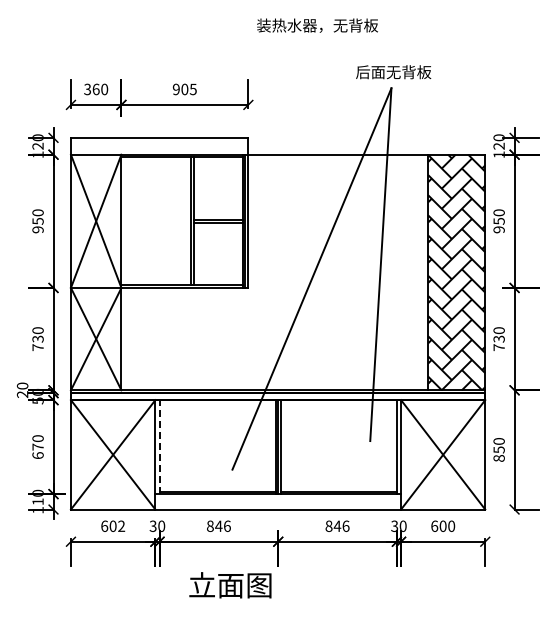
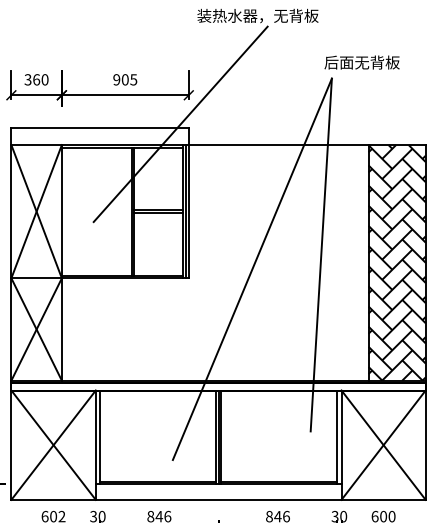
text: (393, 72) -> (361, 62), moved
line: (240, 133) -> (180, 123), added
line: (159, 447) -> (99, 437), dashed -> solid

